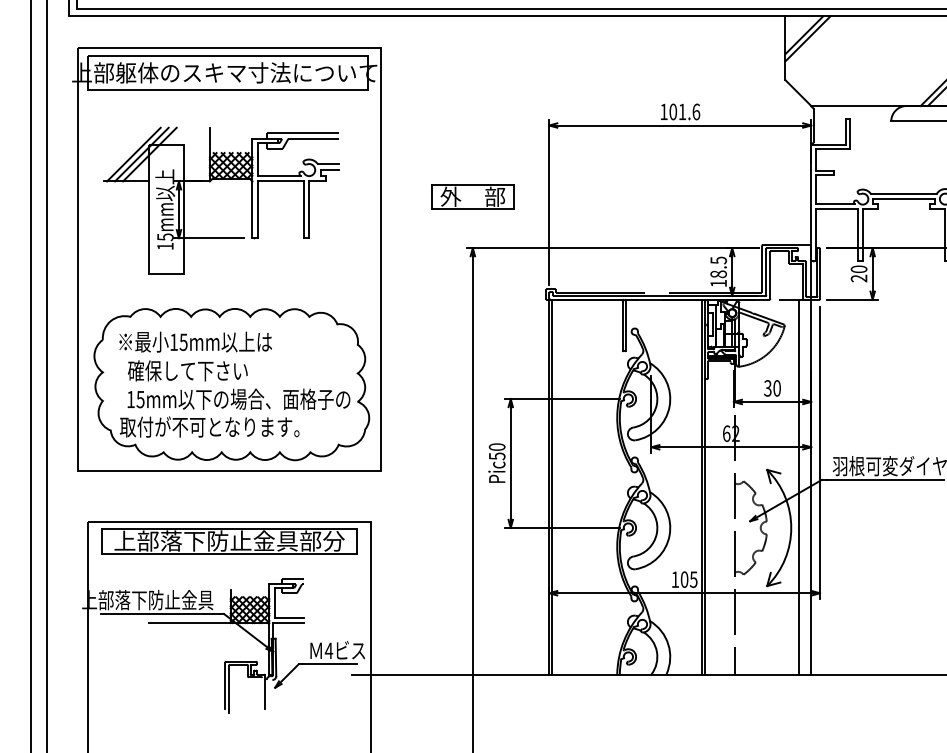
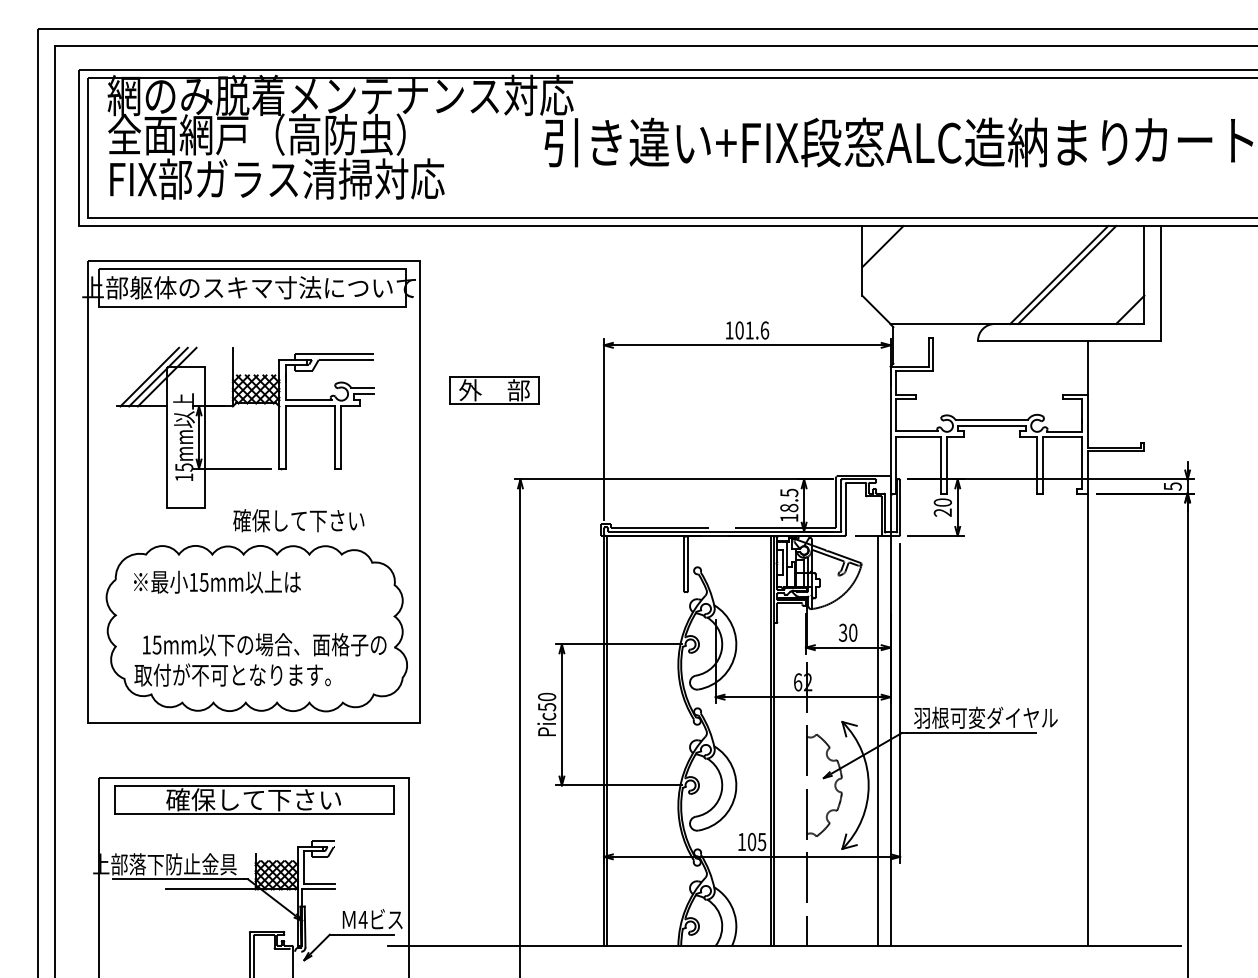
line: (807, 38) -> (886, 250), removed
part: (472, 197) -> (494, 390), moved
text: (187, 370) -> (298, 520), moved
text: (229, 540) -> (254, 799), 上部落下防止金具部分 -> 確保して下さい

